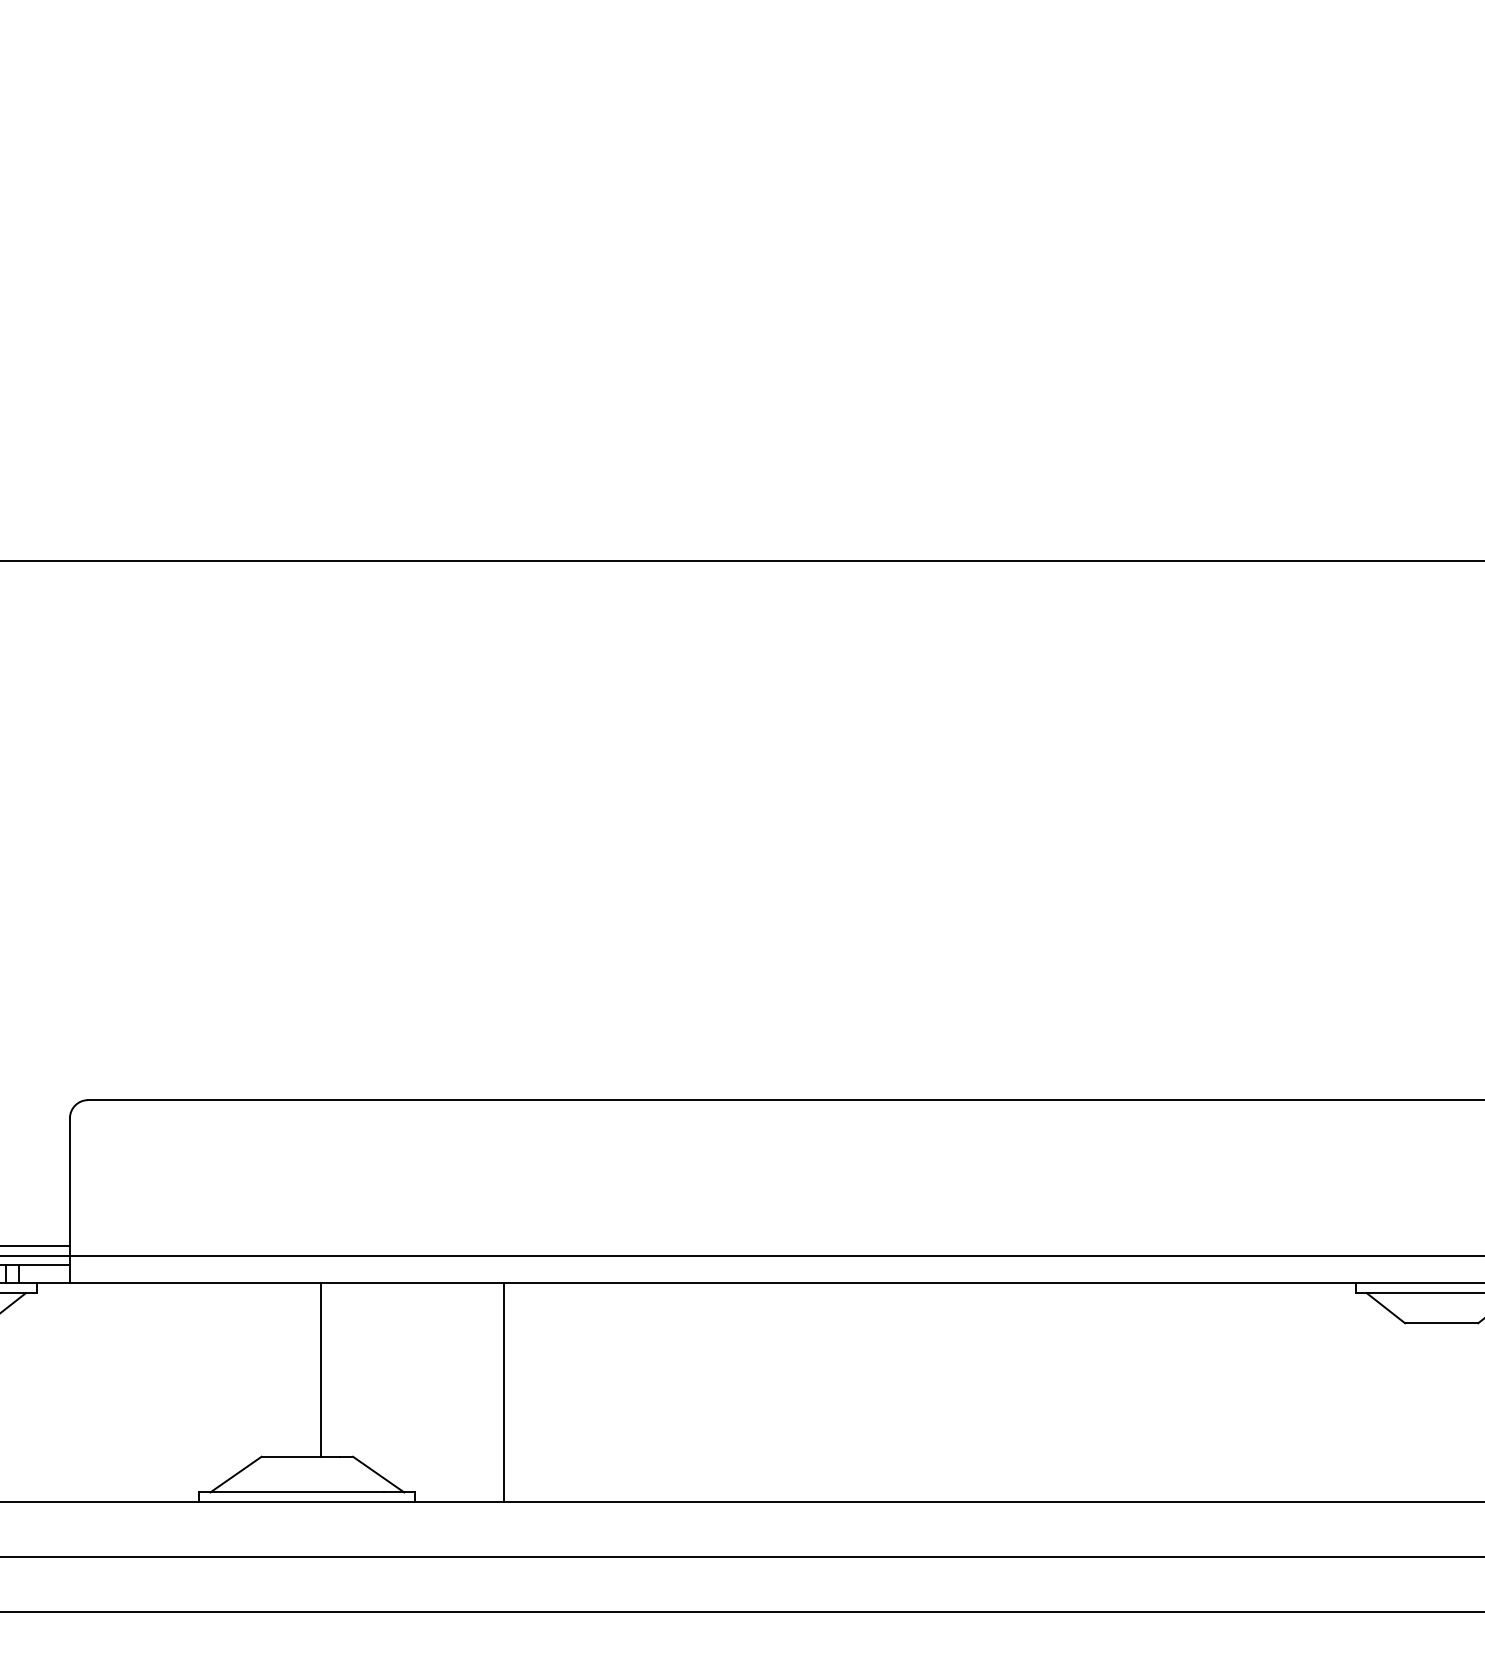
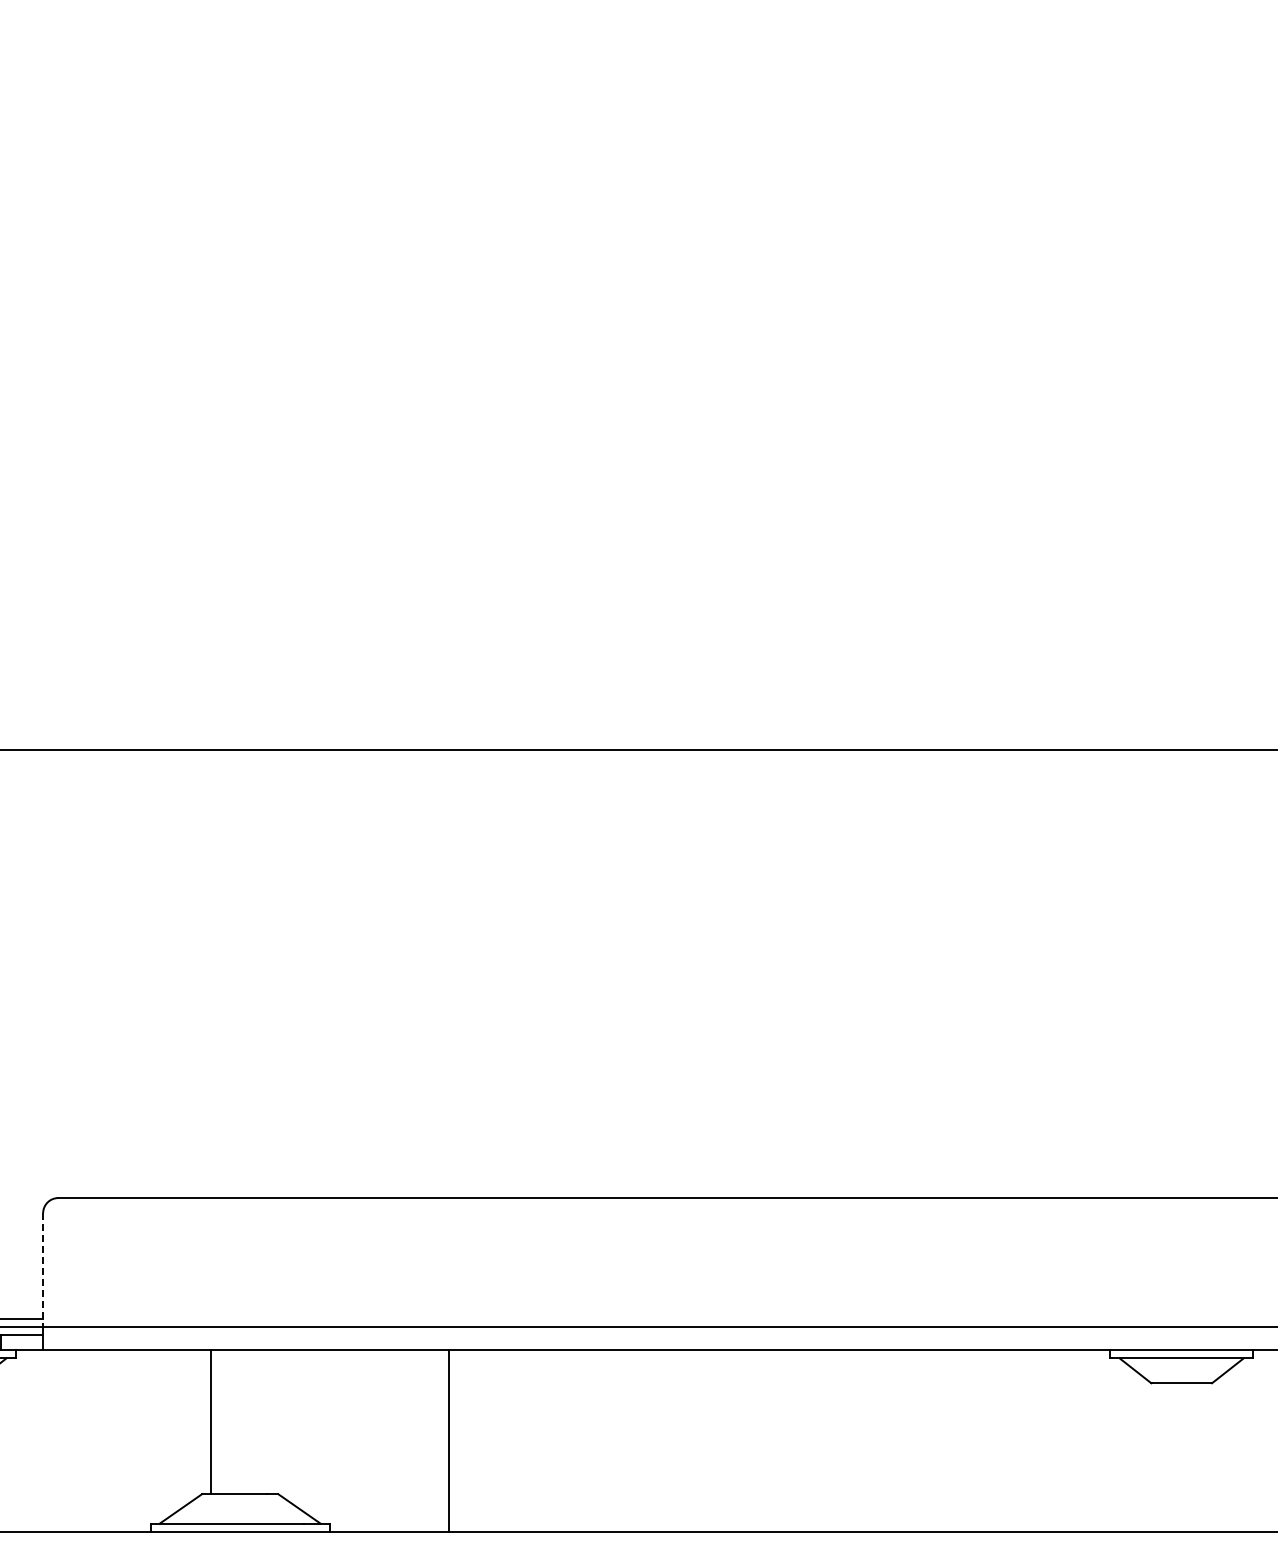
line: (70, 1187) -> (43, 1270), solid -> dashed
line: (320, 1369) -> (210, 1421), moved
line: (504, 1392) -> (448, 1440), moved

